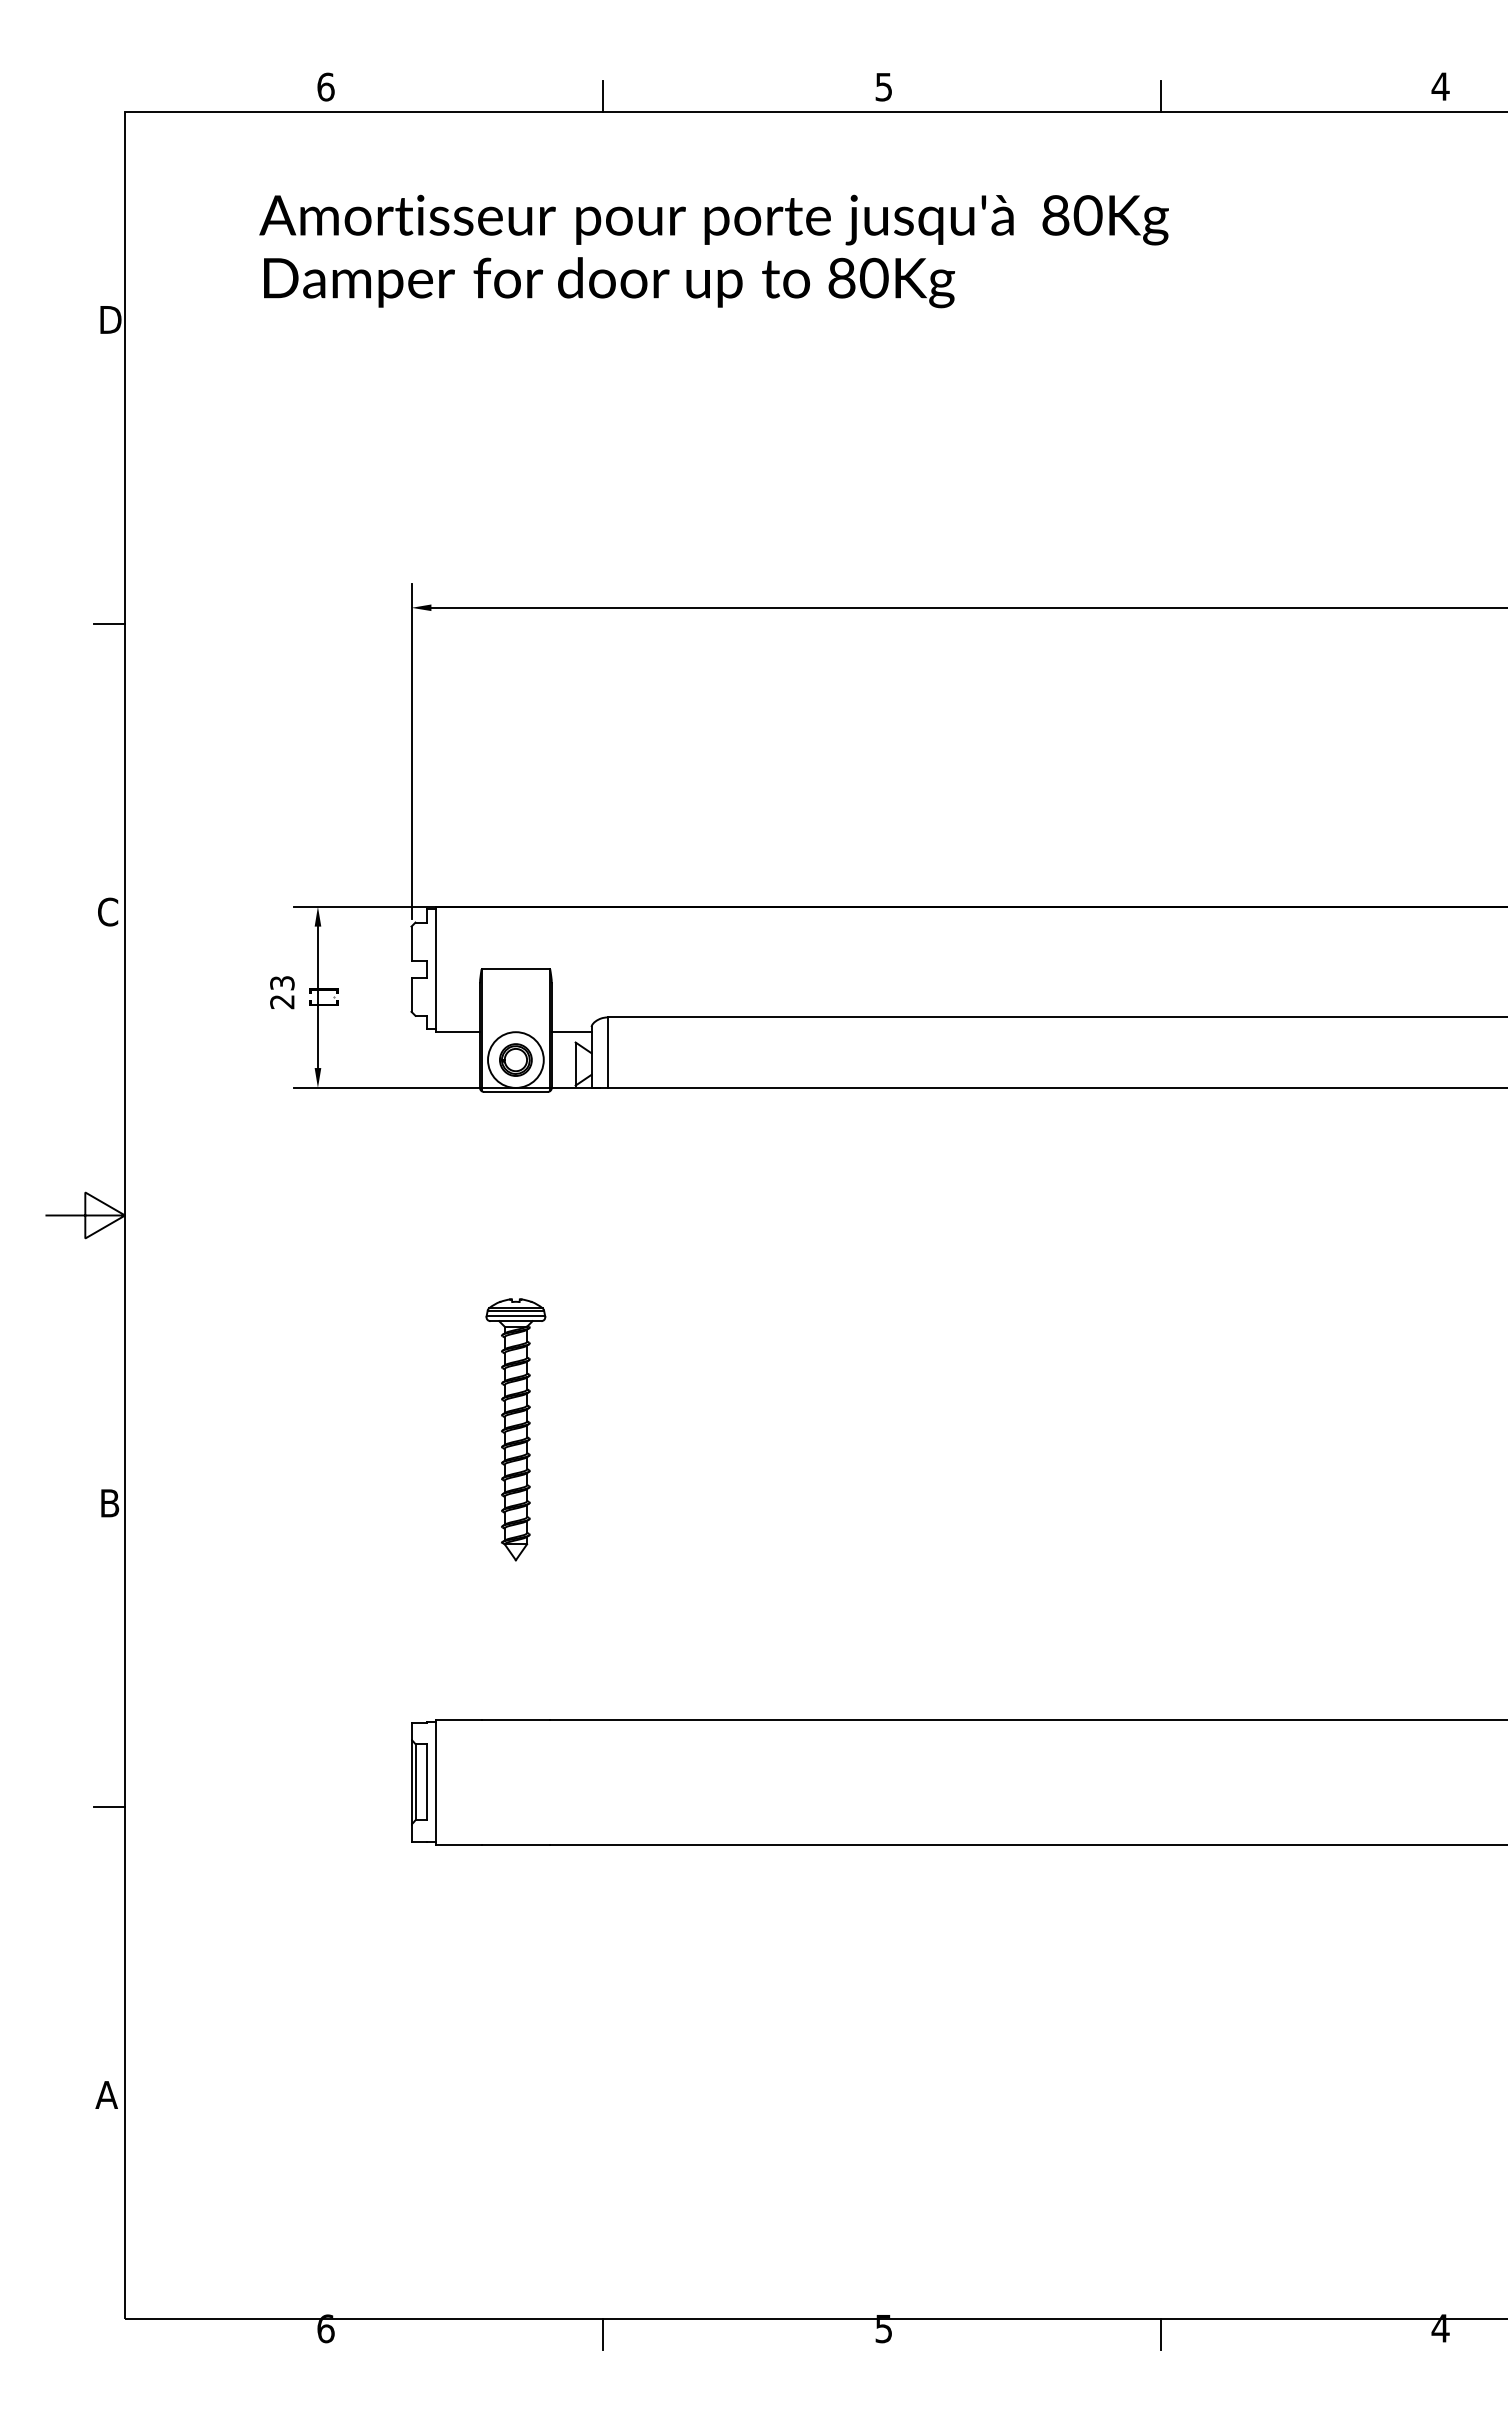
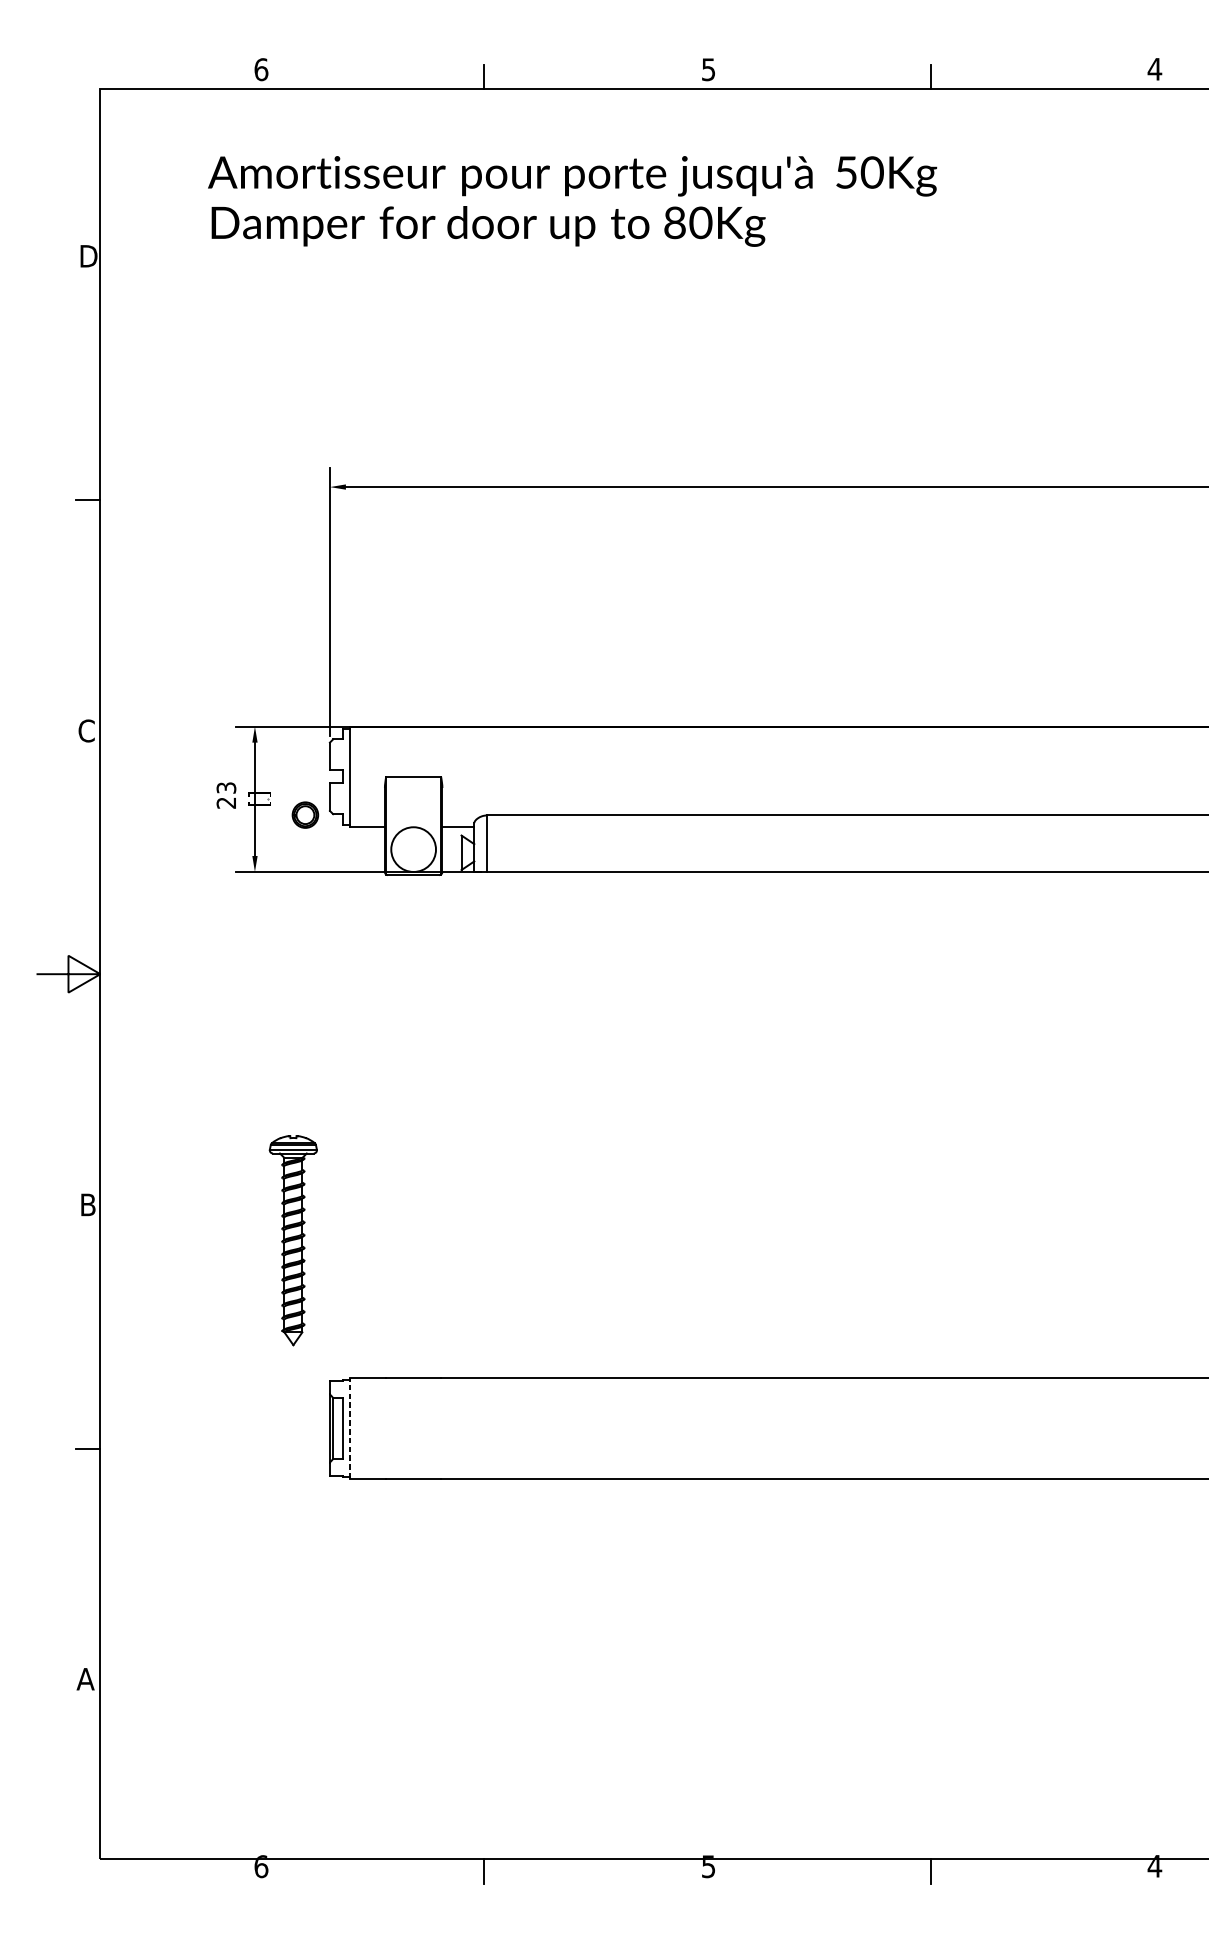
text: (1055, 215) -> (846, 172), 80Kg -> 50Kg
part: (515, 1059) -> (305, 814), moved
part: (515, 1429) -> (293, 1240), moved
line: (436, 1782) -> (349, 1428), solid -> dashed

